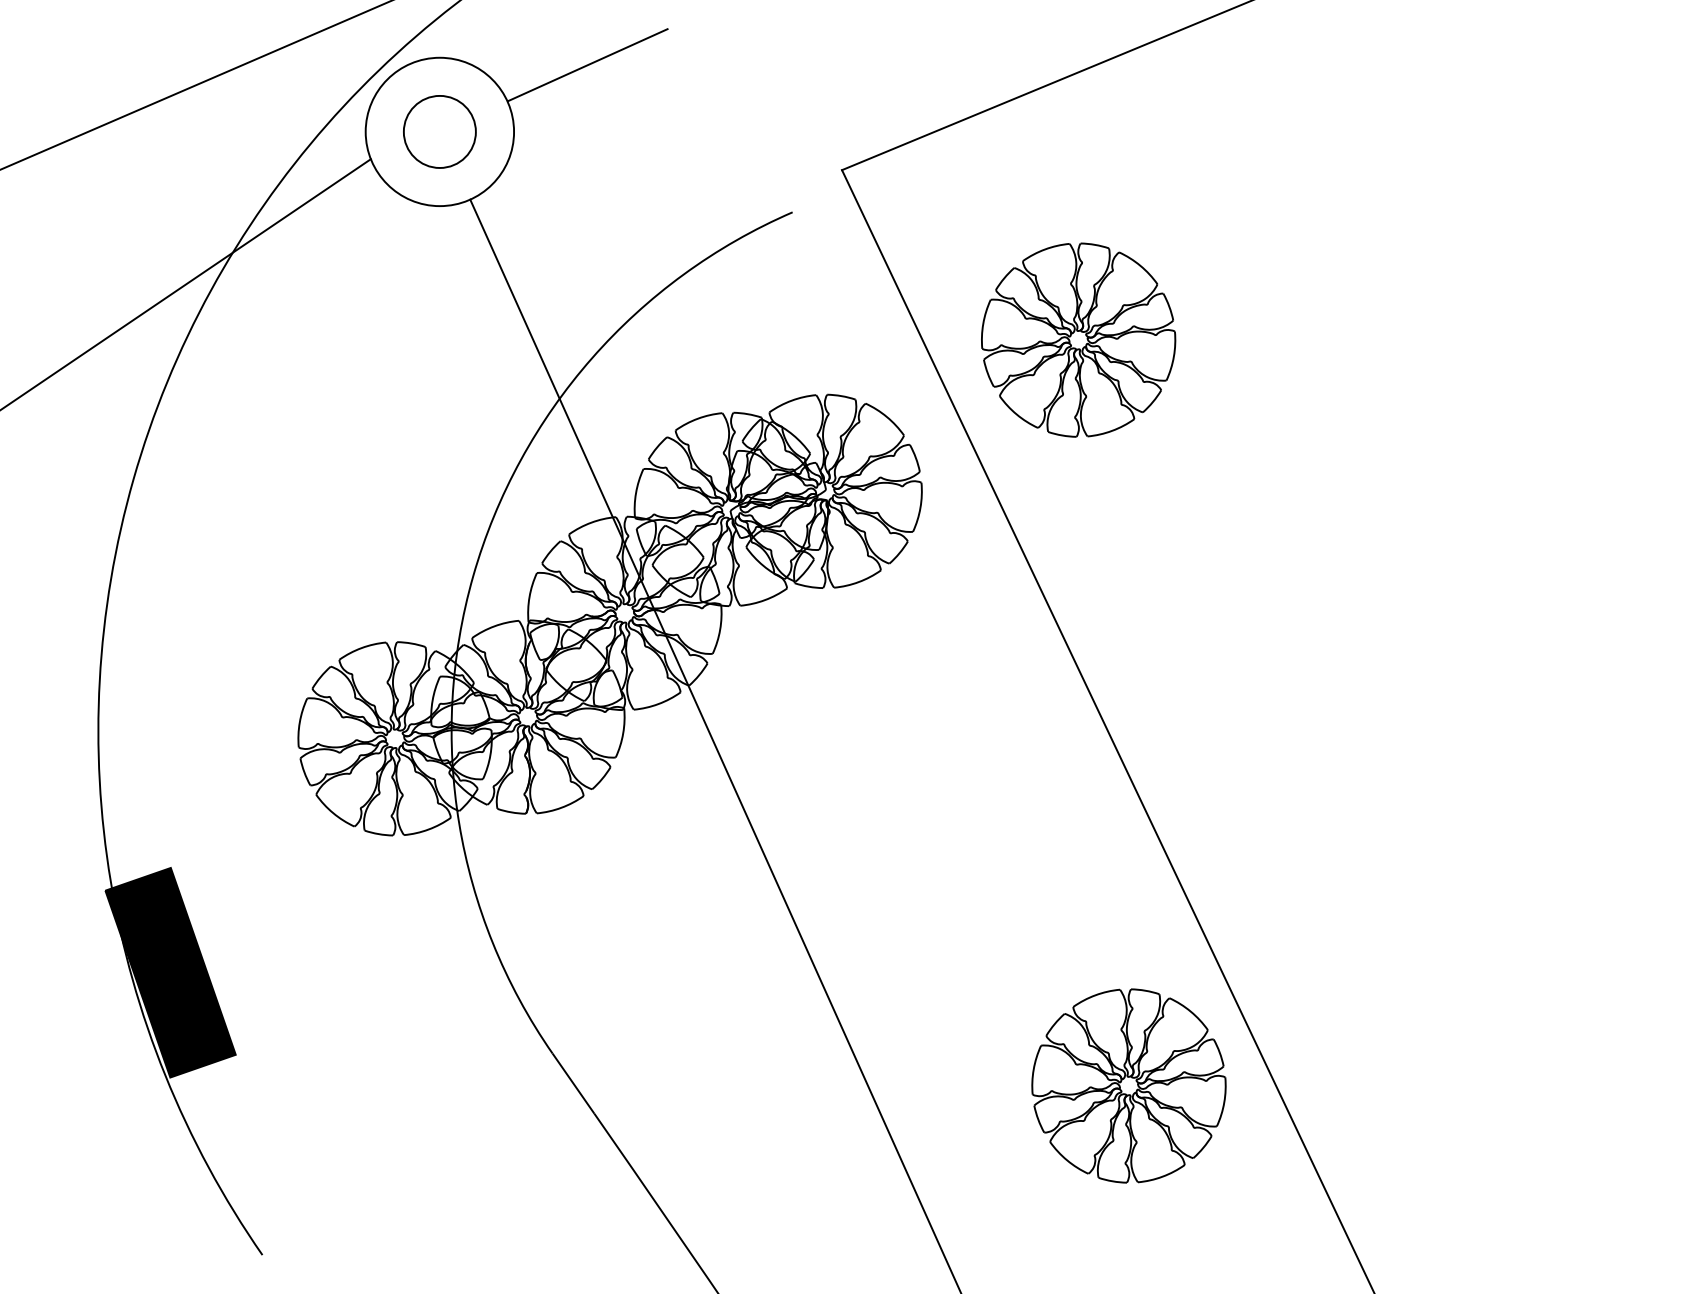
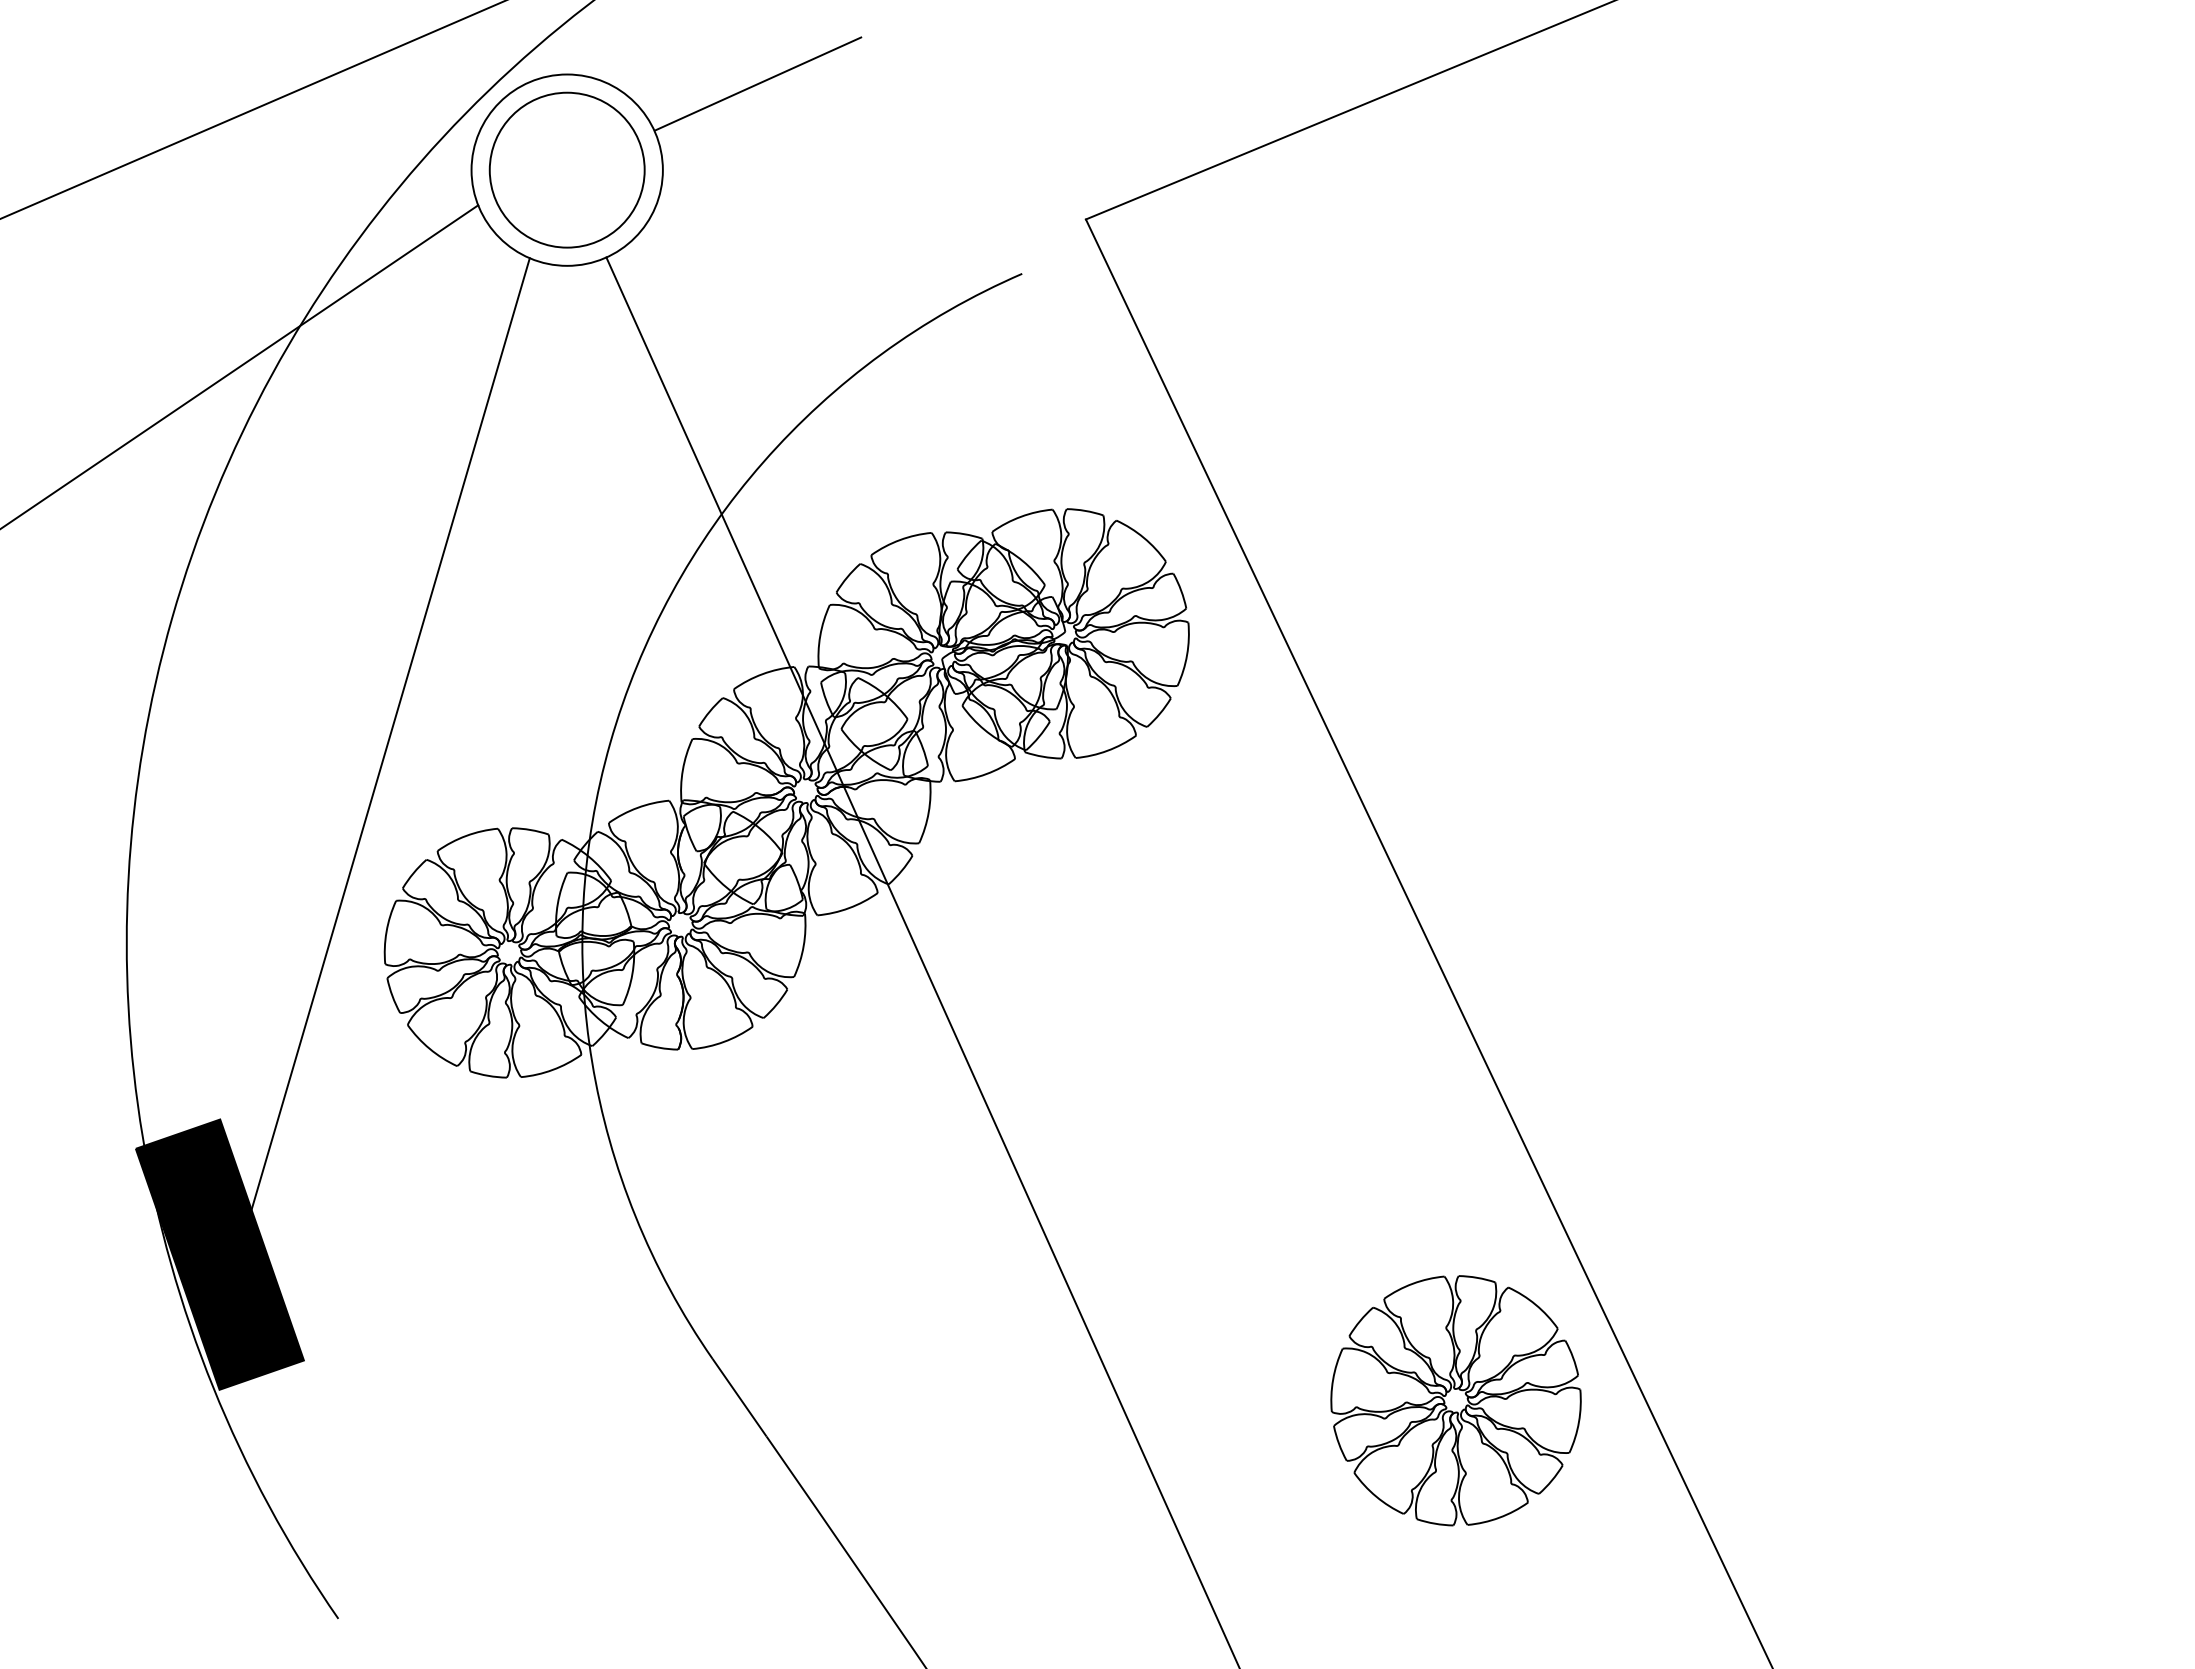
circle: (439, 131) -> (566, 169), size x1.67
part: (1078, 339) -> (1390, 438), removed
line: (295, 593) -> (381, 765), added

